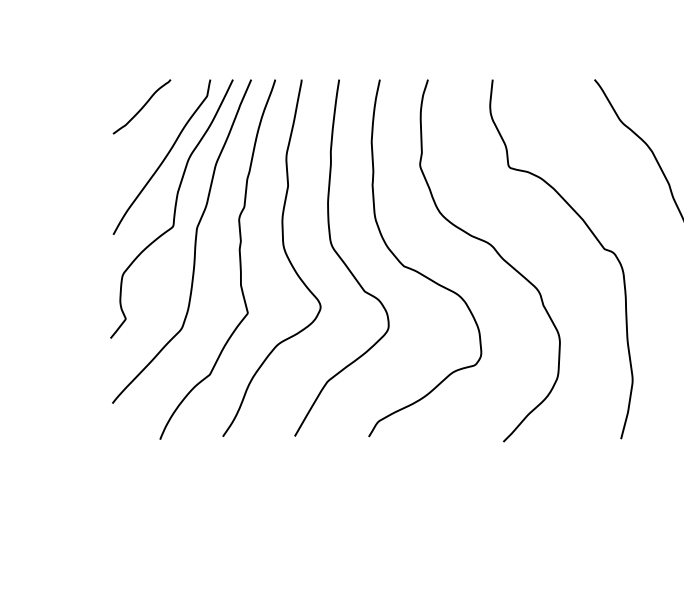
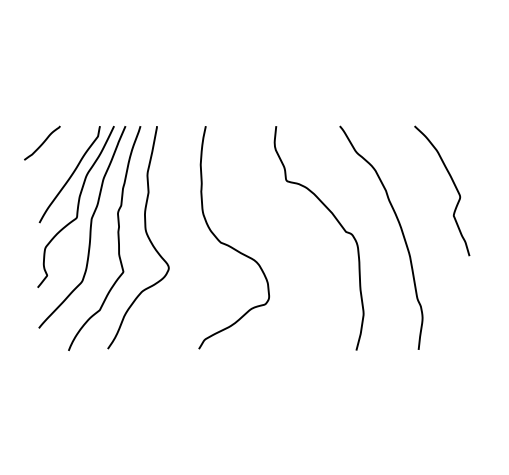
curve: (142, 105) -> (42, 142), moved
curve: (497, 256) -> (279, 236), removed
curve: (342, 258) -> (182, 237), removed

